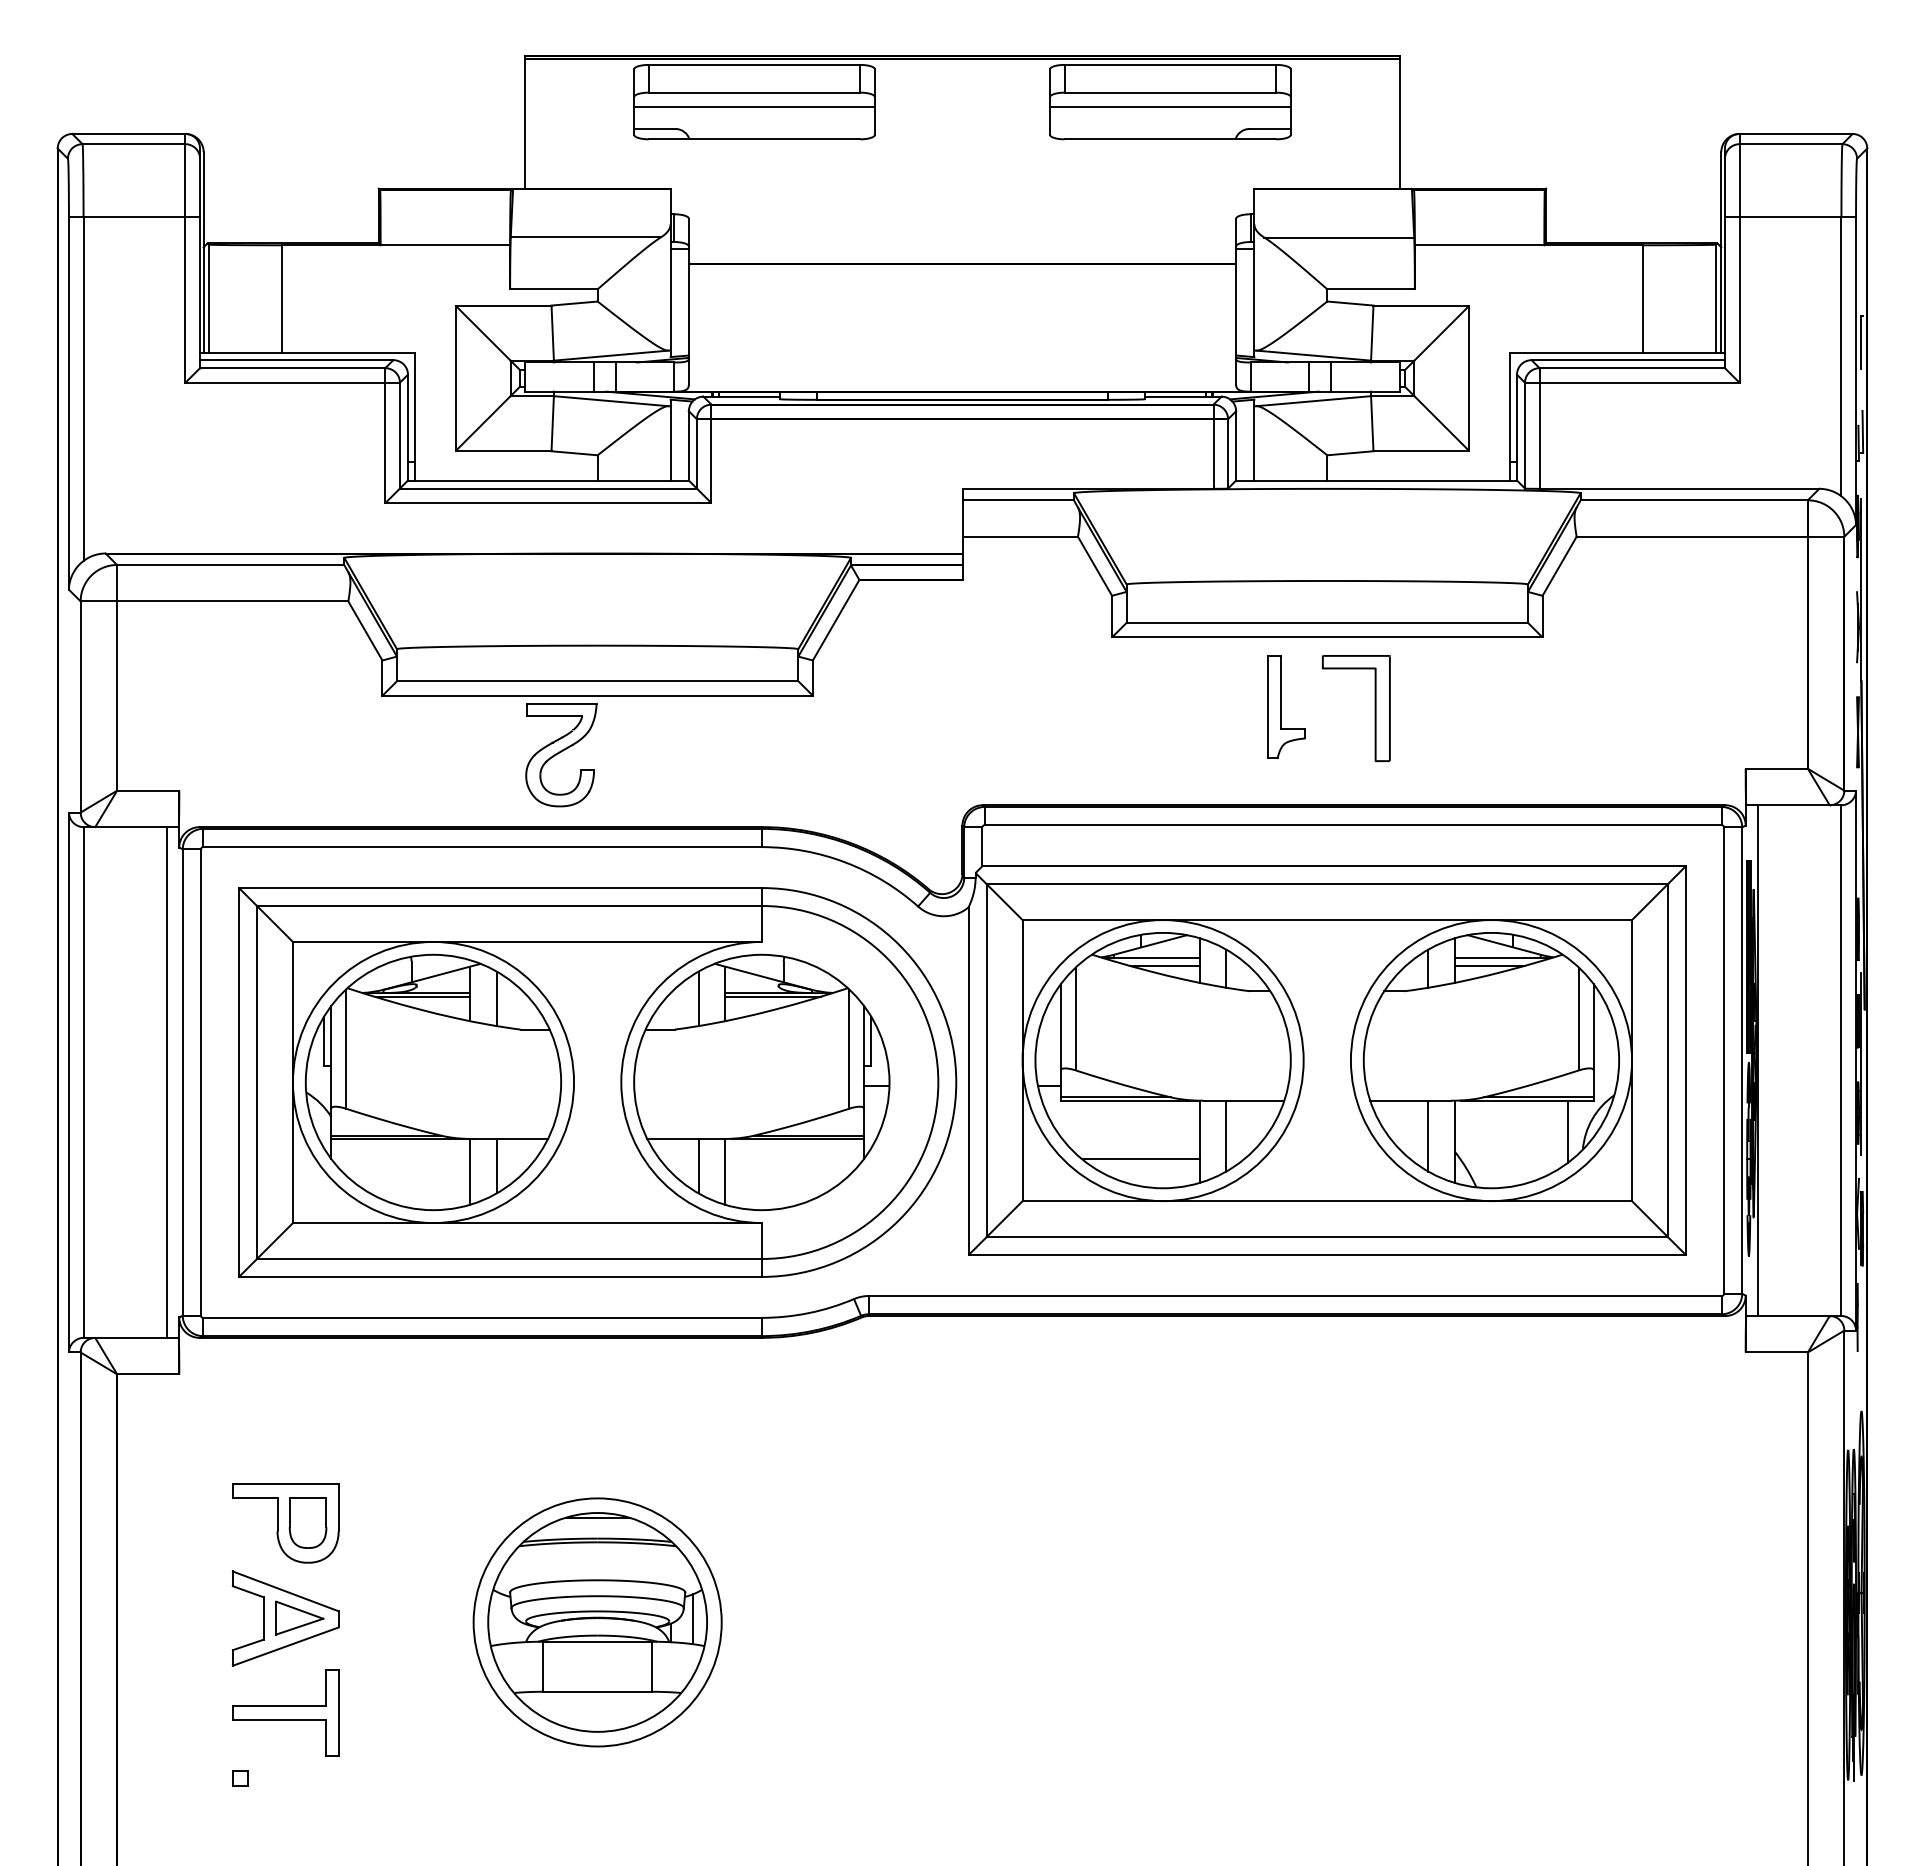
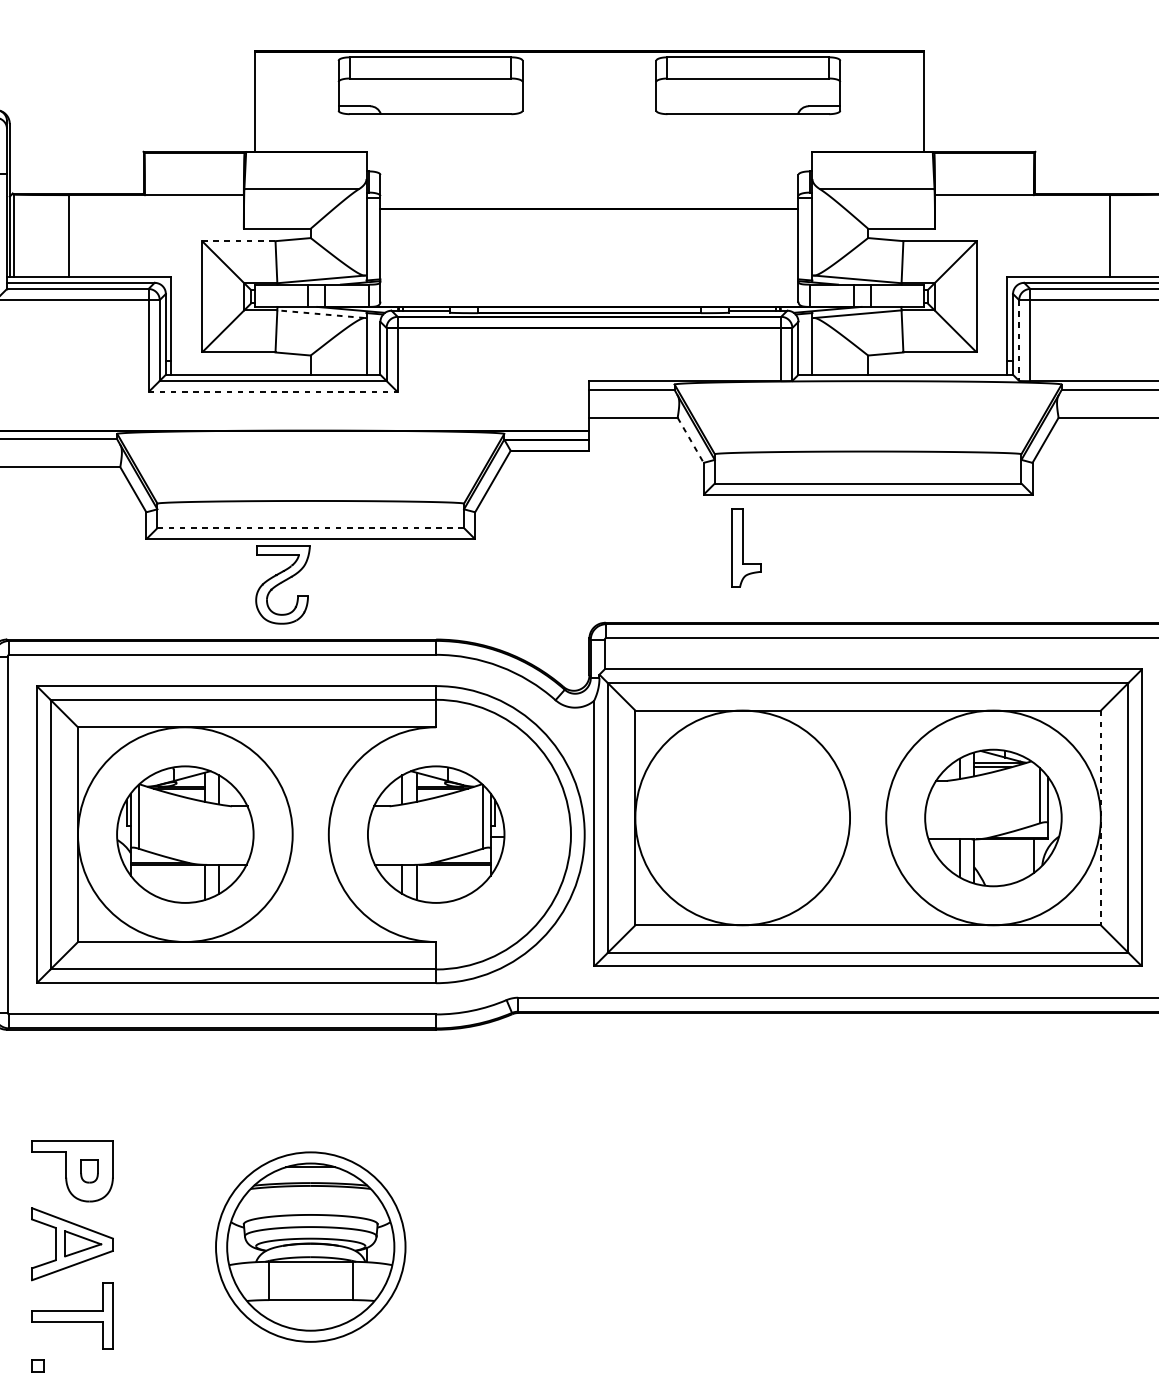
line: (754, 107) -> (430, 89), removed
line: (1170, 107) -> (748, 89), removed
line: (504, 305) -> (239, 241), solid -> dashed
line: (610, 401) -> (320, 314), solid -> dashed
line: (1525, 435) -> (1019, 340), solid -> dashed
line: (548, 503) -> (273, 392), solid -> dashed
line: (1095, 566) -> (691, 440), solid -> dashed
line: (597, 681) -> (310, 528), solid -> dashed
part: (1286, 706) -> (746, 547), moved
part: (1374, 708) -> (904, 548), removed
part: (1162, 1060) -> (742, 817), removed
part: (1490, 1060) -> (992, 817), size x0.7
line: (1632, 1060) -> (1101, 817), solid -> dashed
part: (433, 1082) -> (185, 834), size x0.7
part: (761, 1082) -> (435, 834), size x0.7
part: (307, 1522) -> (89, 1170), size x0.6
line: (692, 1619) -> (383, 1244), removed

